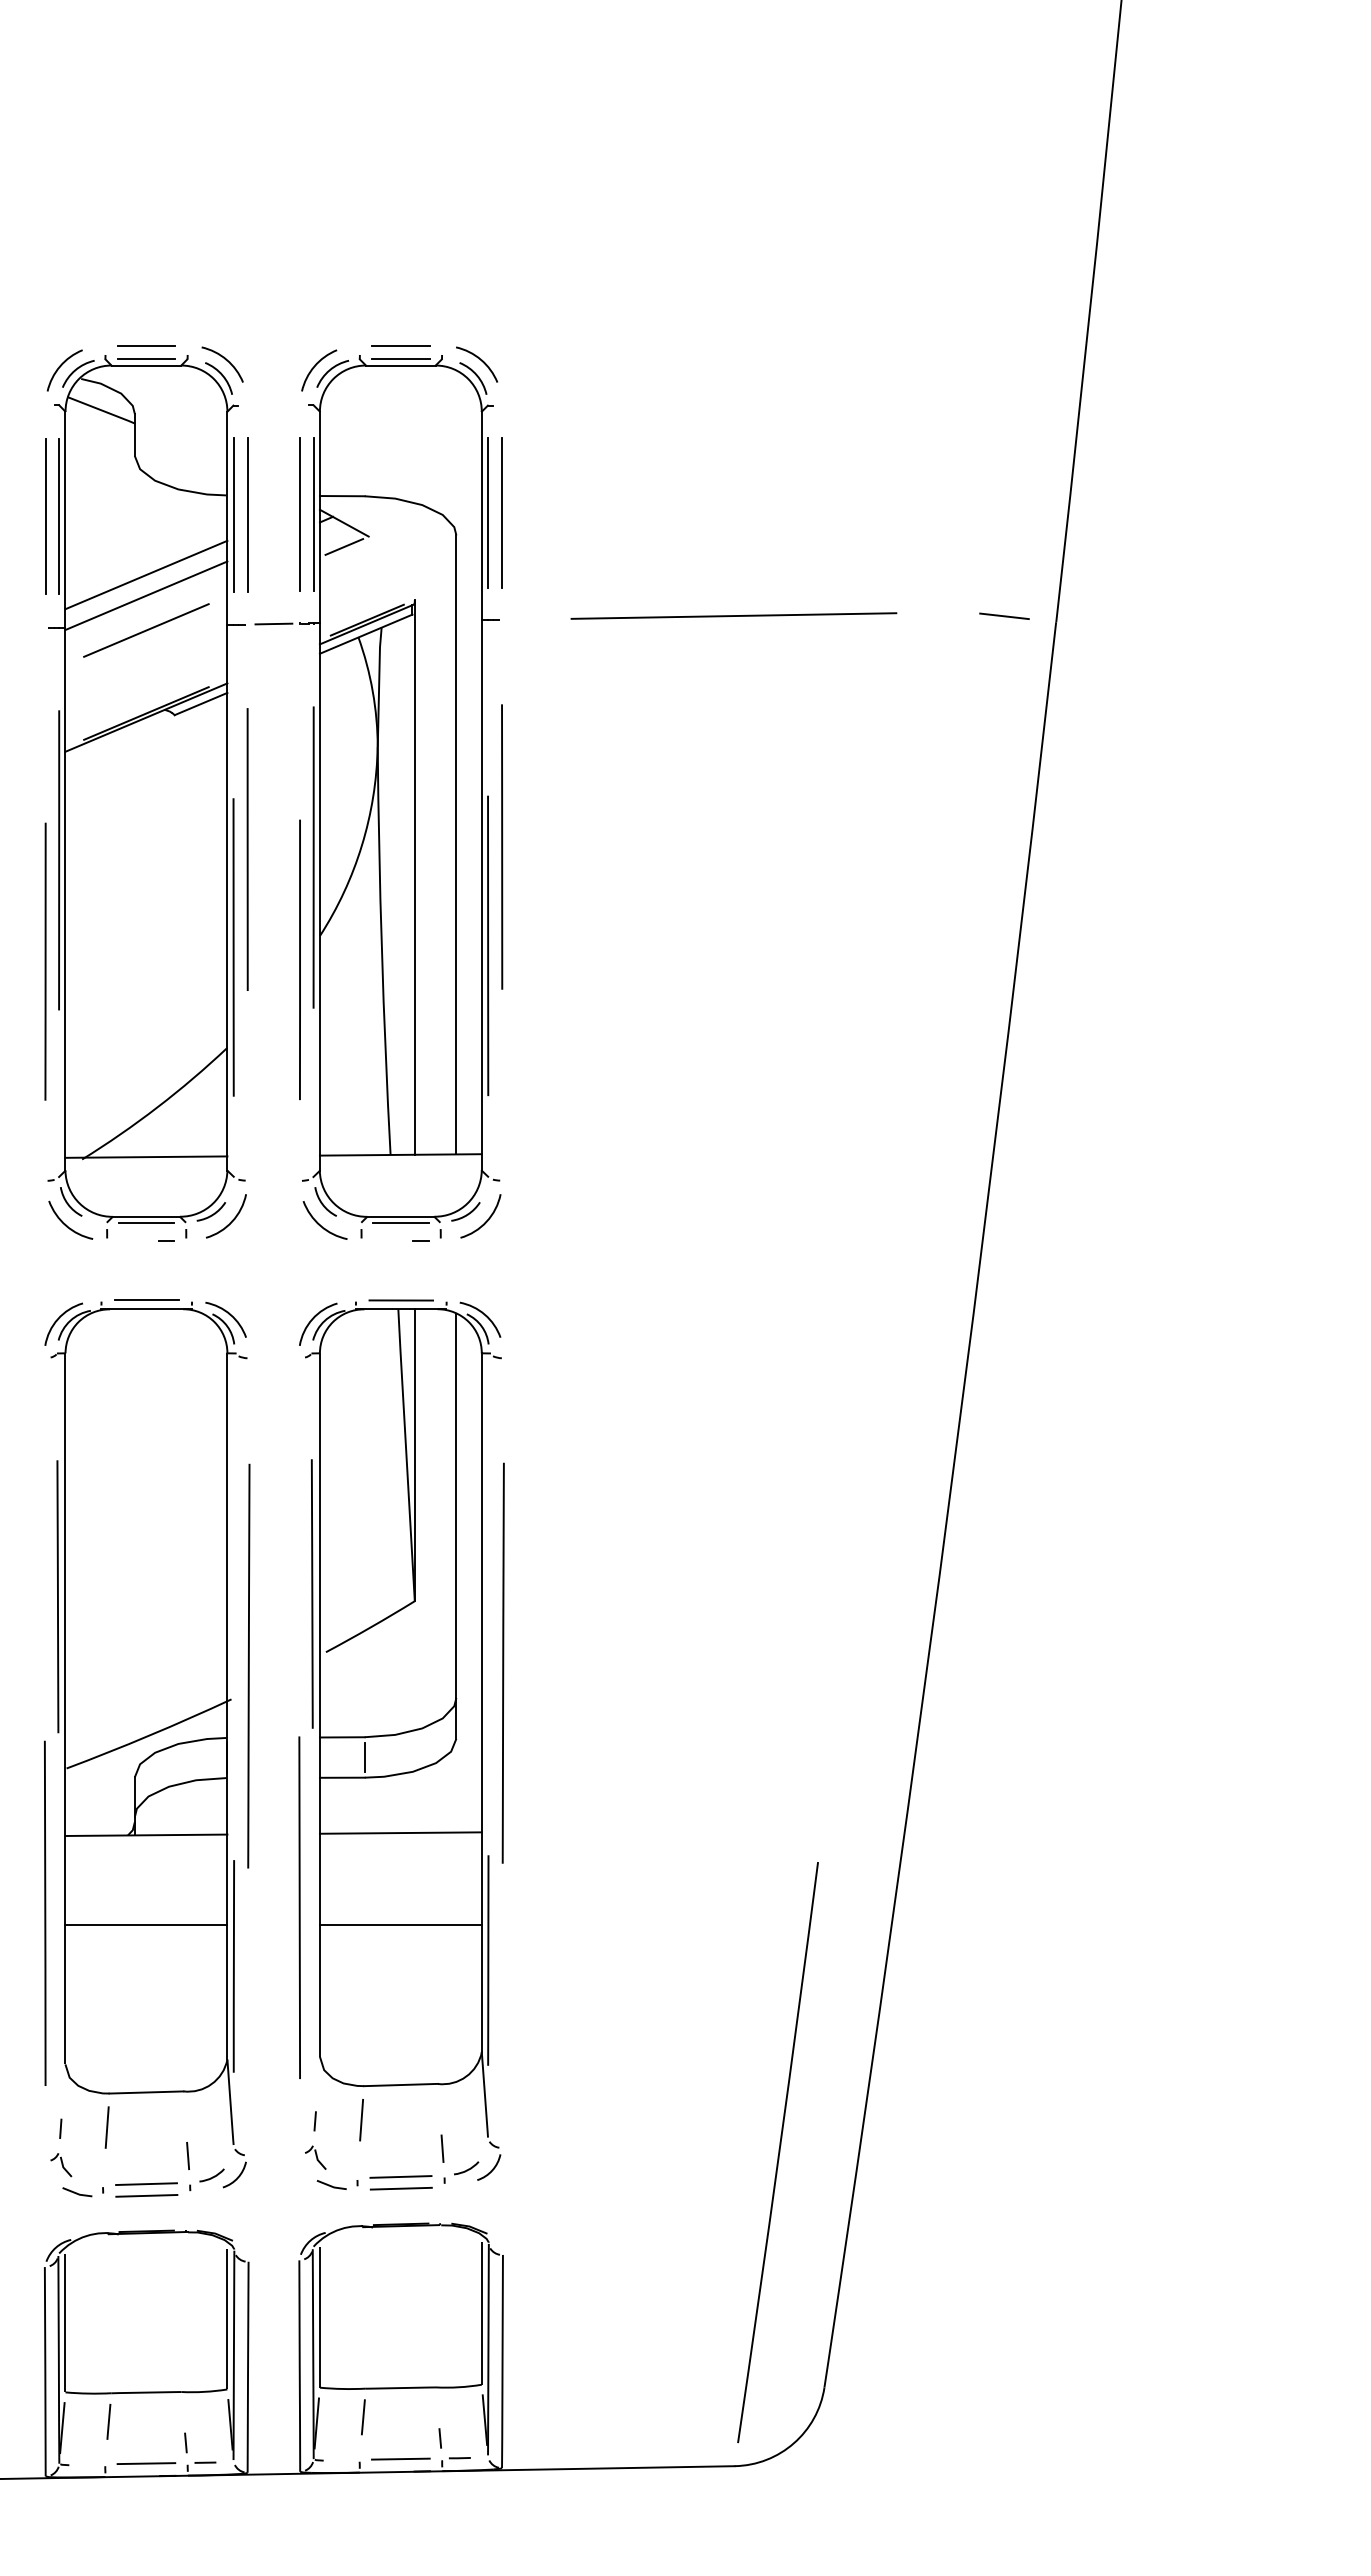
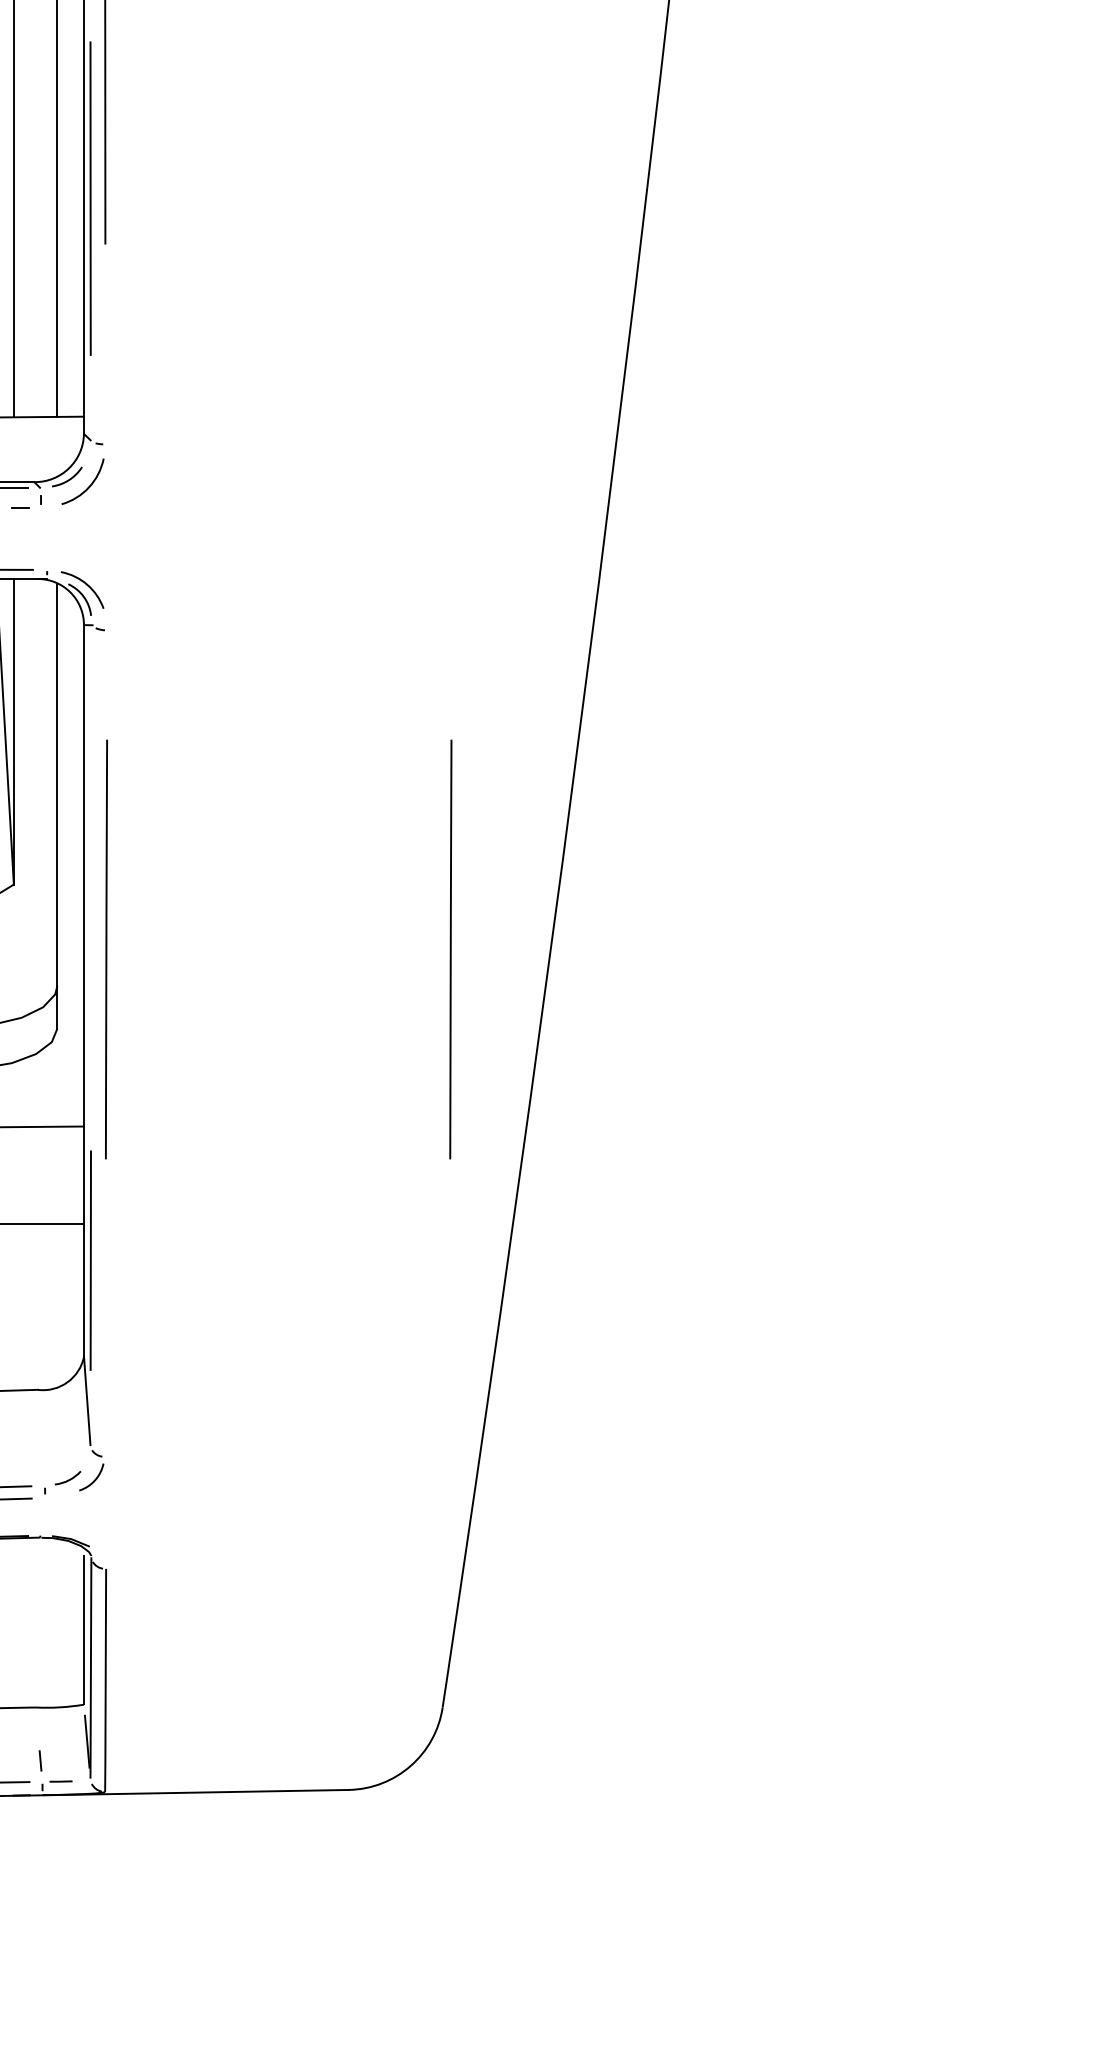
line: (831, 1662) -> (450, 948), added
line: (442, 2148) -> (42, 1457), removed
arc: (778, 2152) -> (394, 1461), removed

